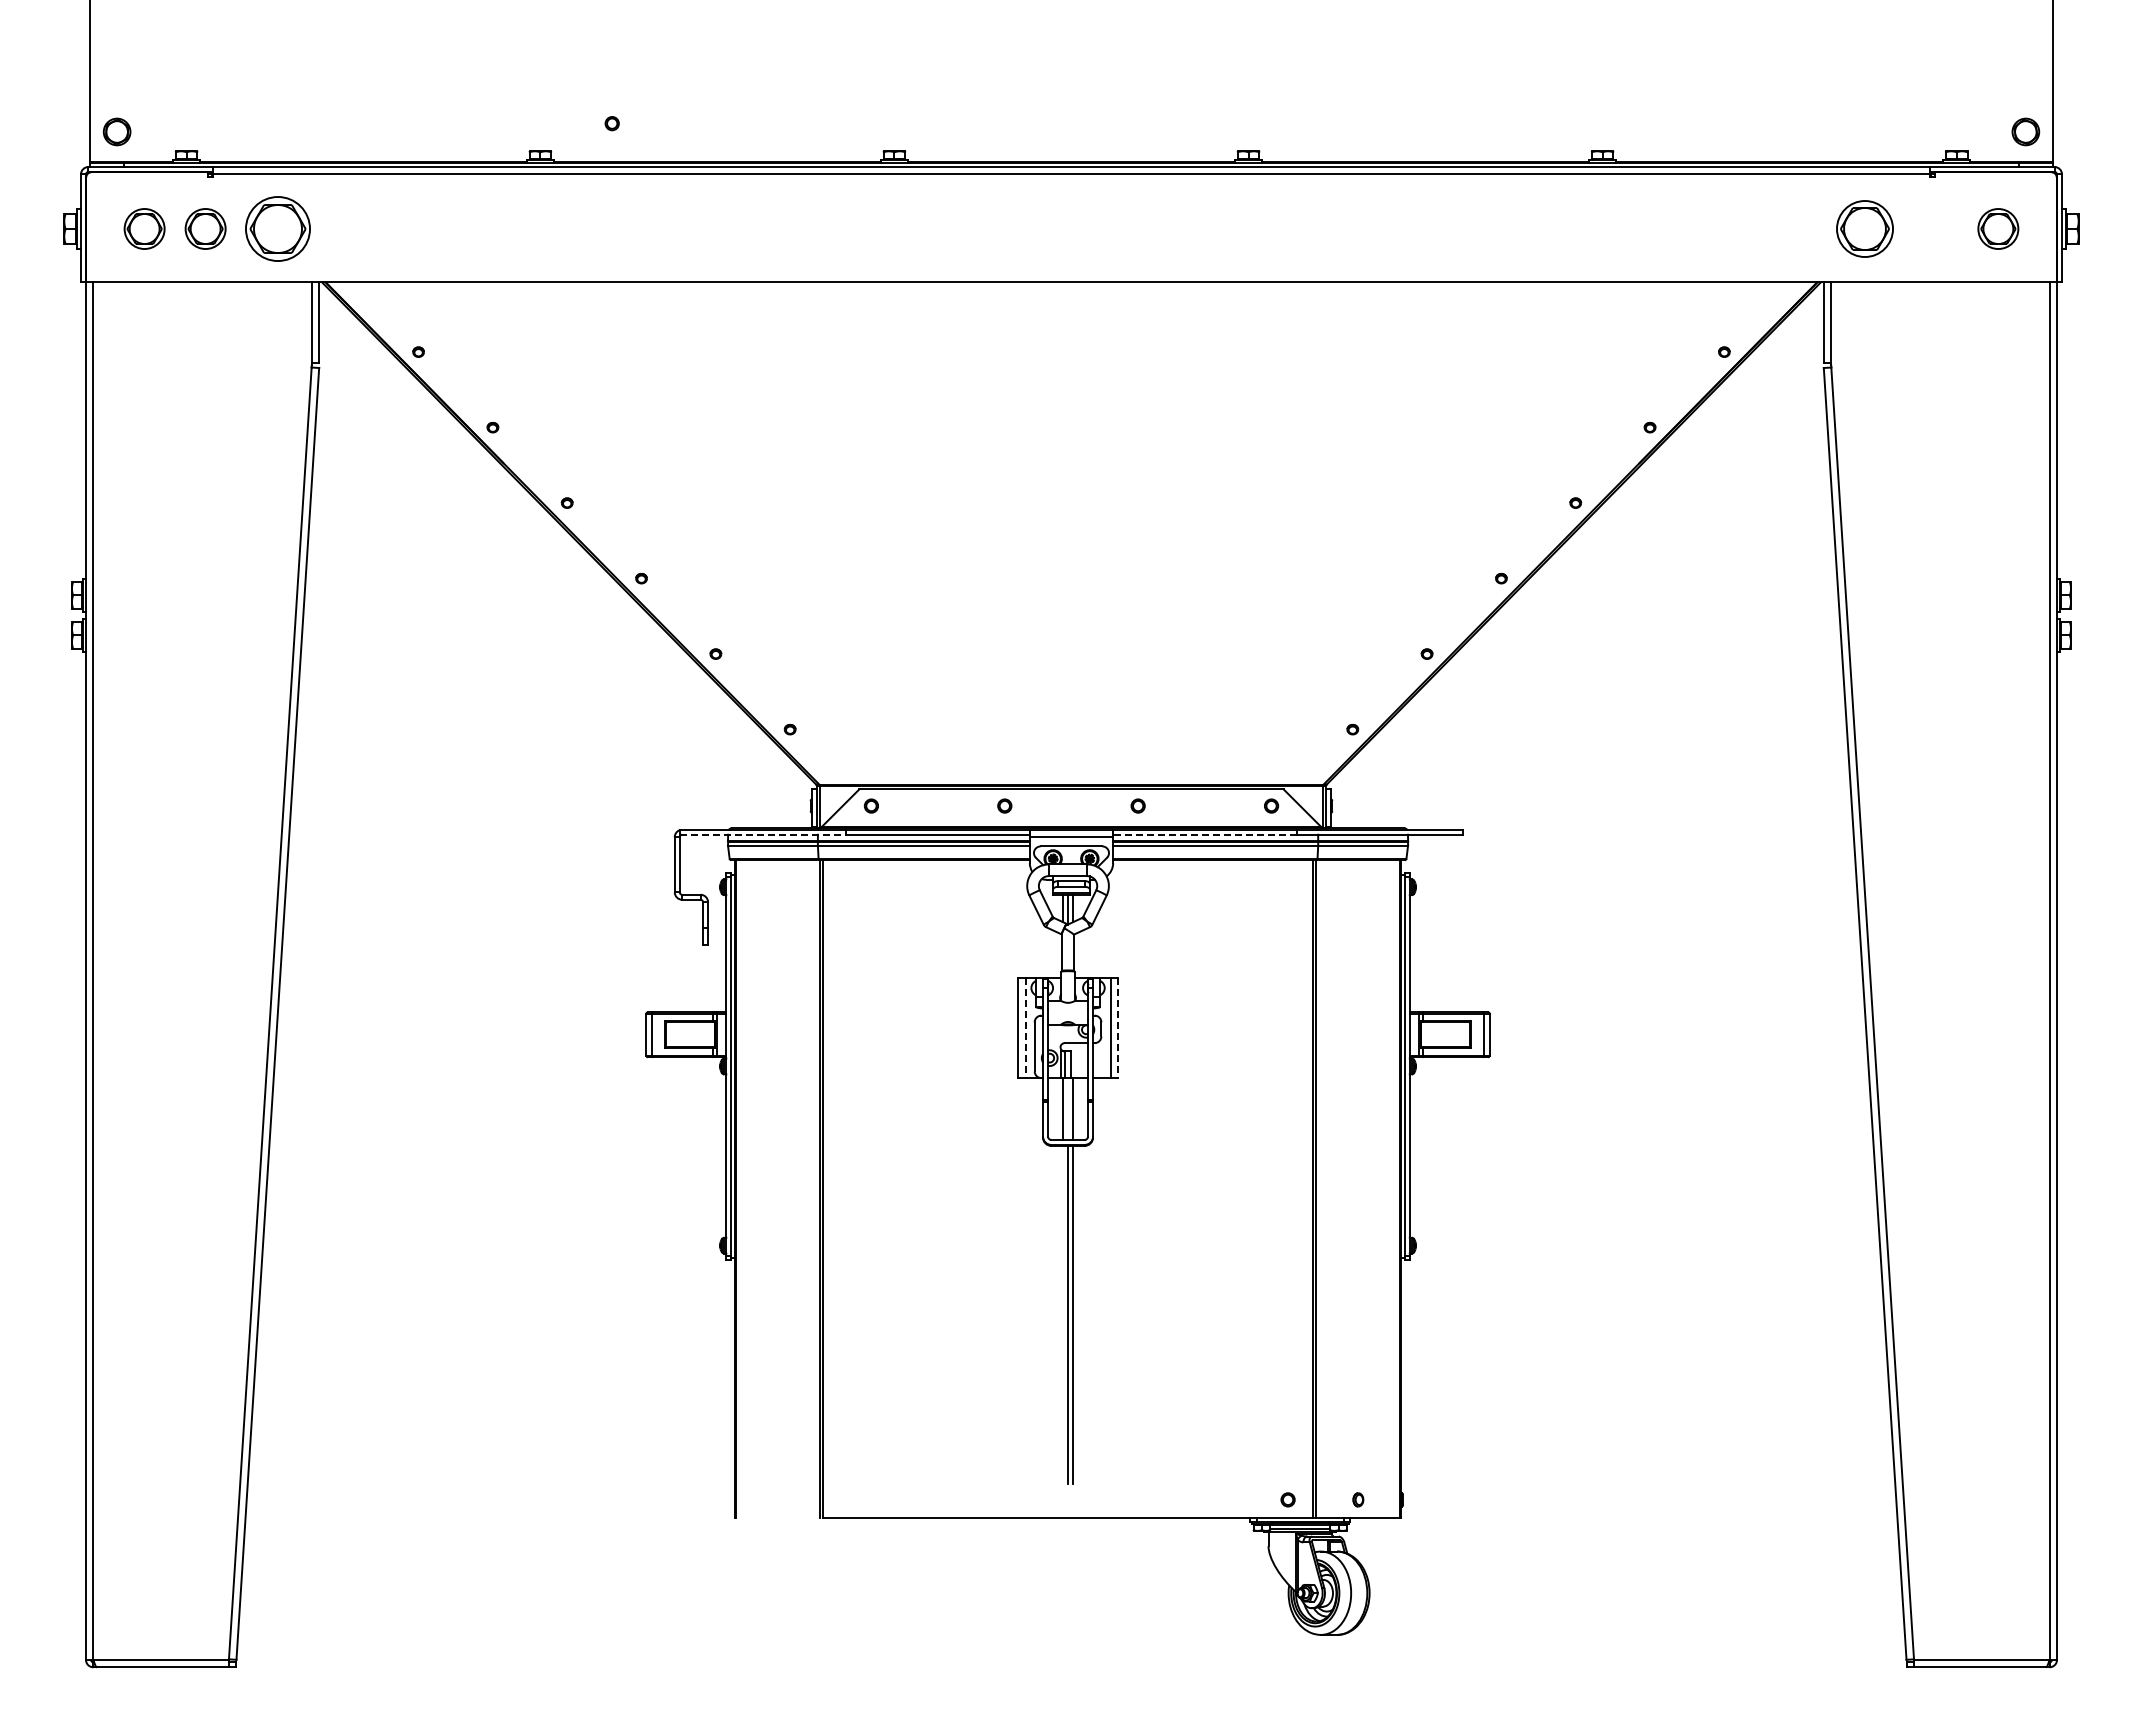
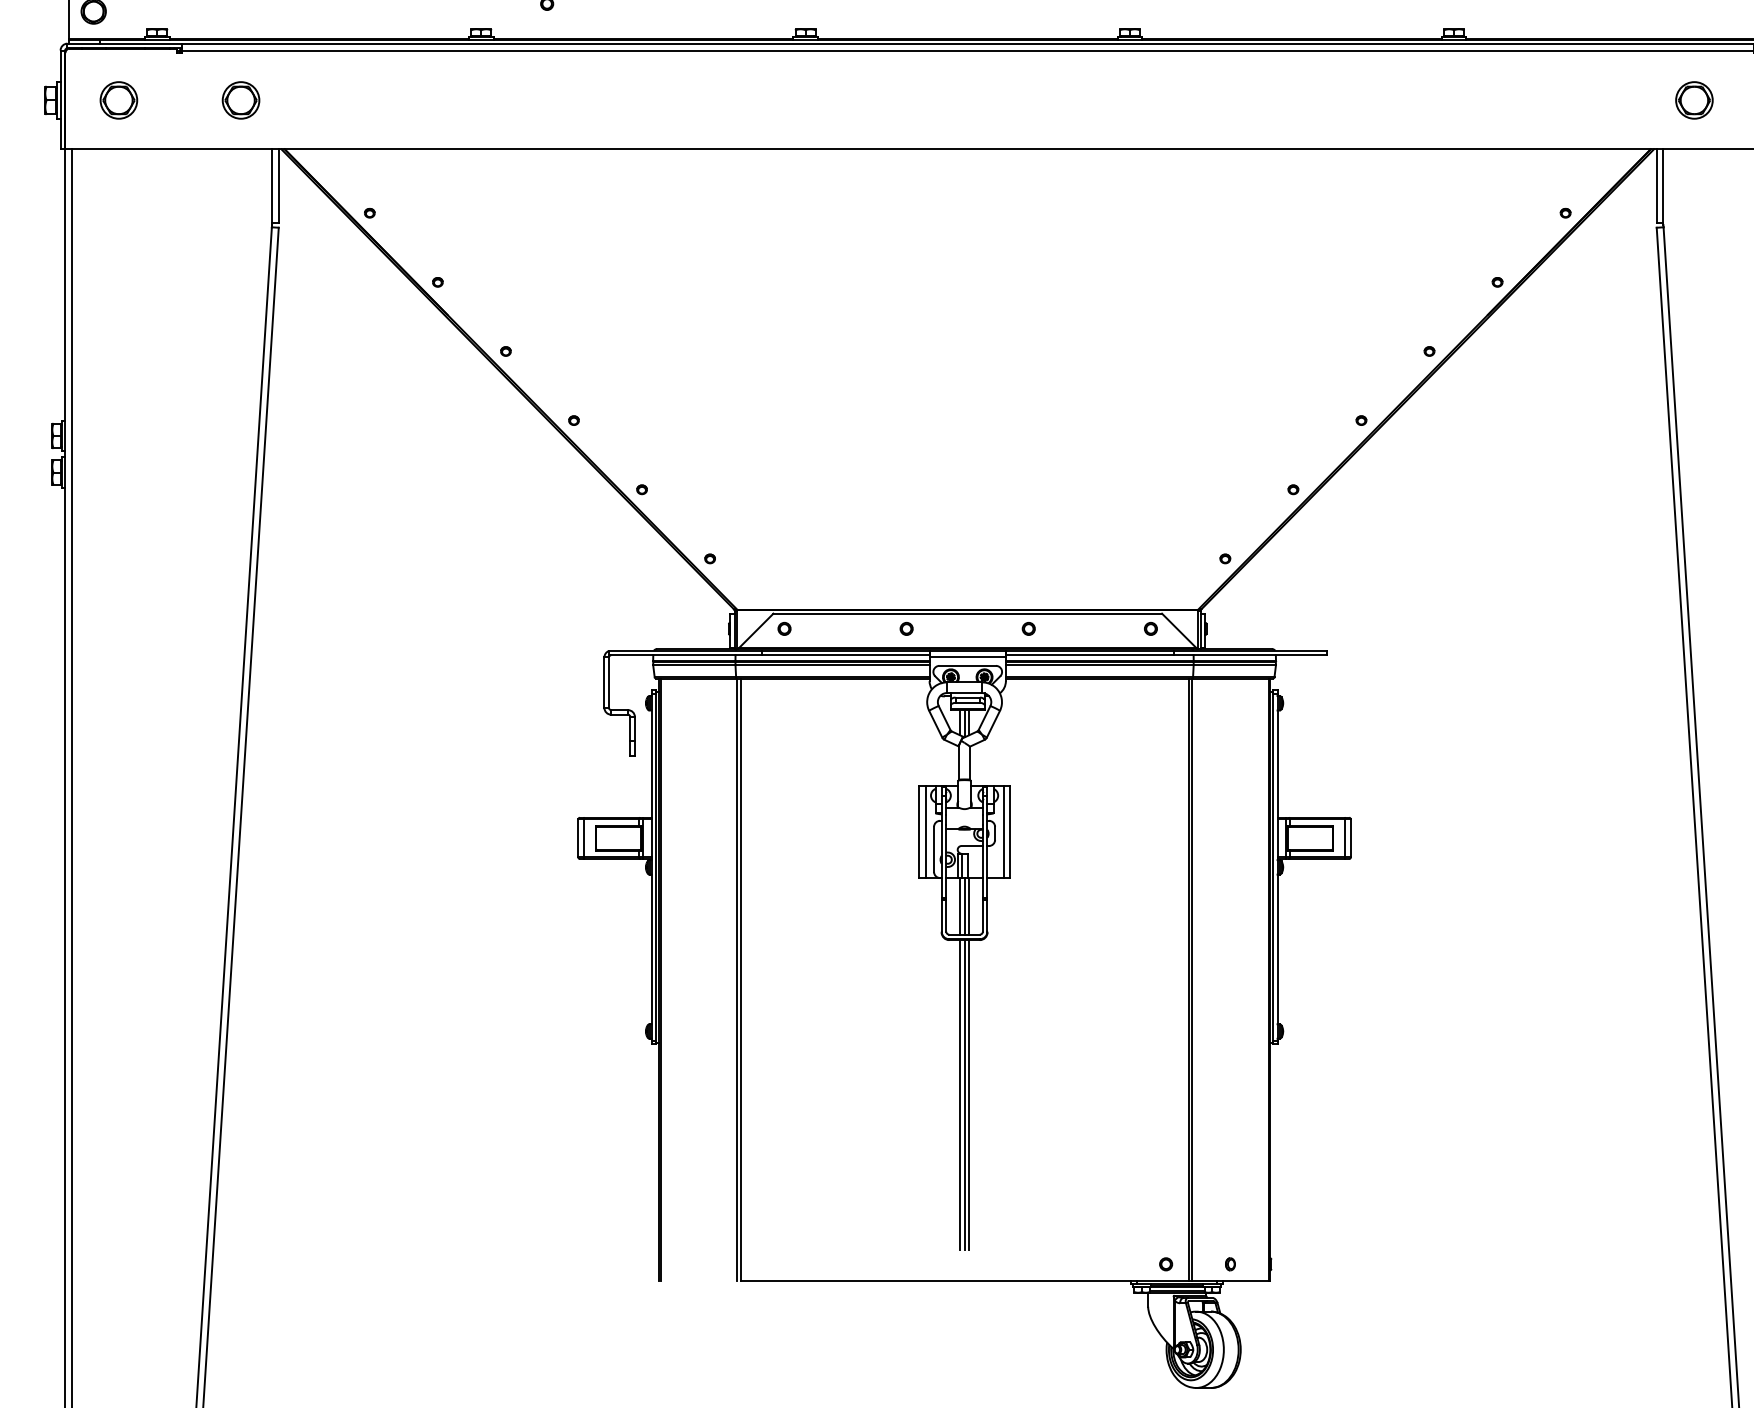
part: (205, 228) -> (174, 99), removed
part: (277, 228) -> (240, 99), size x0.62
part: (1864, 228) -> (1693, 99), size x0.71
line: (763, 834) -> (685, 654), dashed -> solid
line: (1204, 834) -> (1089, 654), dashed -> solid
line: (1025, 1028) -> (925, 832), dashed -> solid
line: (1118, 1028) -> (1010, 832), dashed -> solid
line: (1068, 1108) -> (964, 905), added
line: (1063, 1314) -> (960, 1094), added

